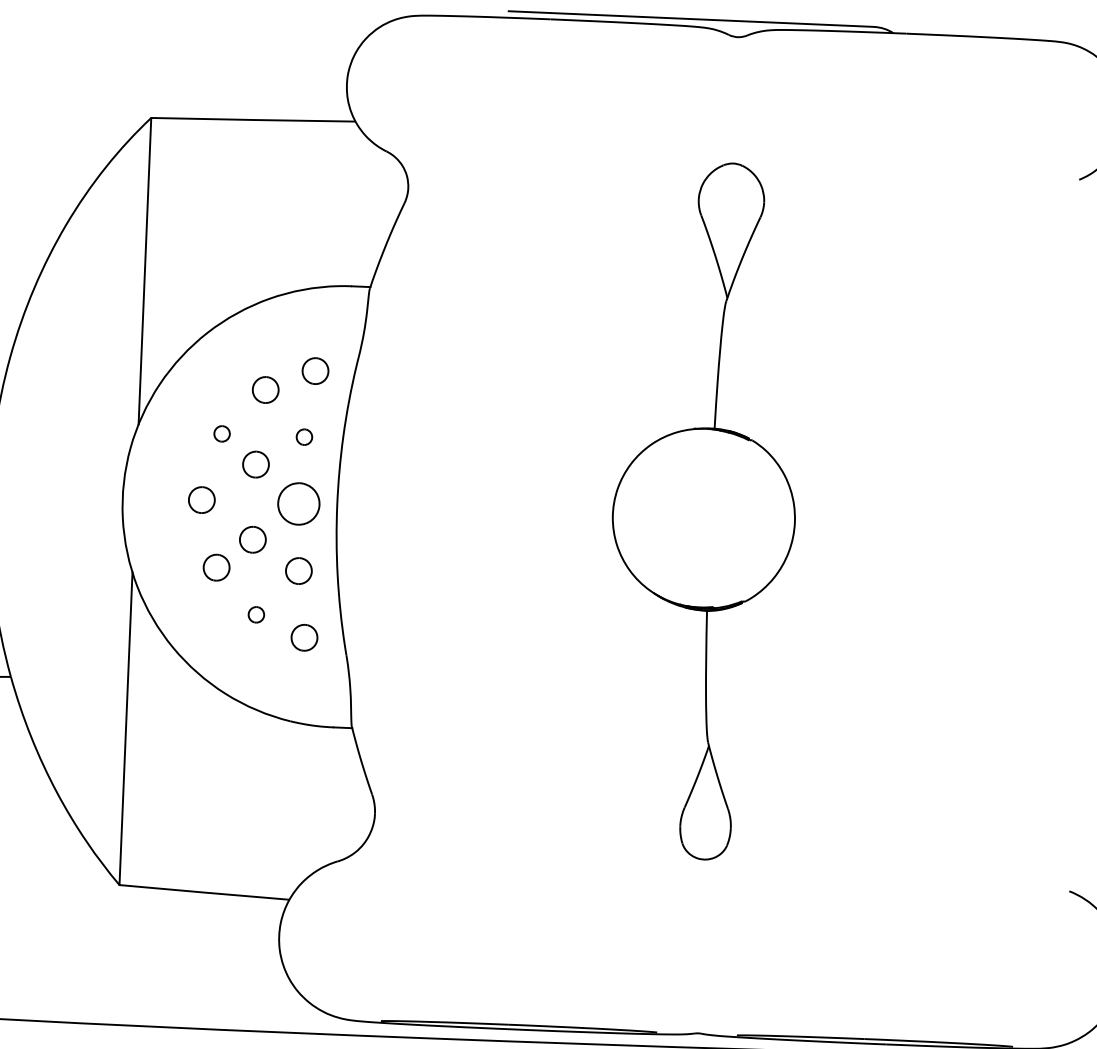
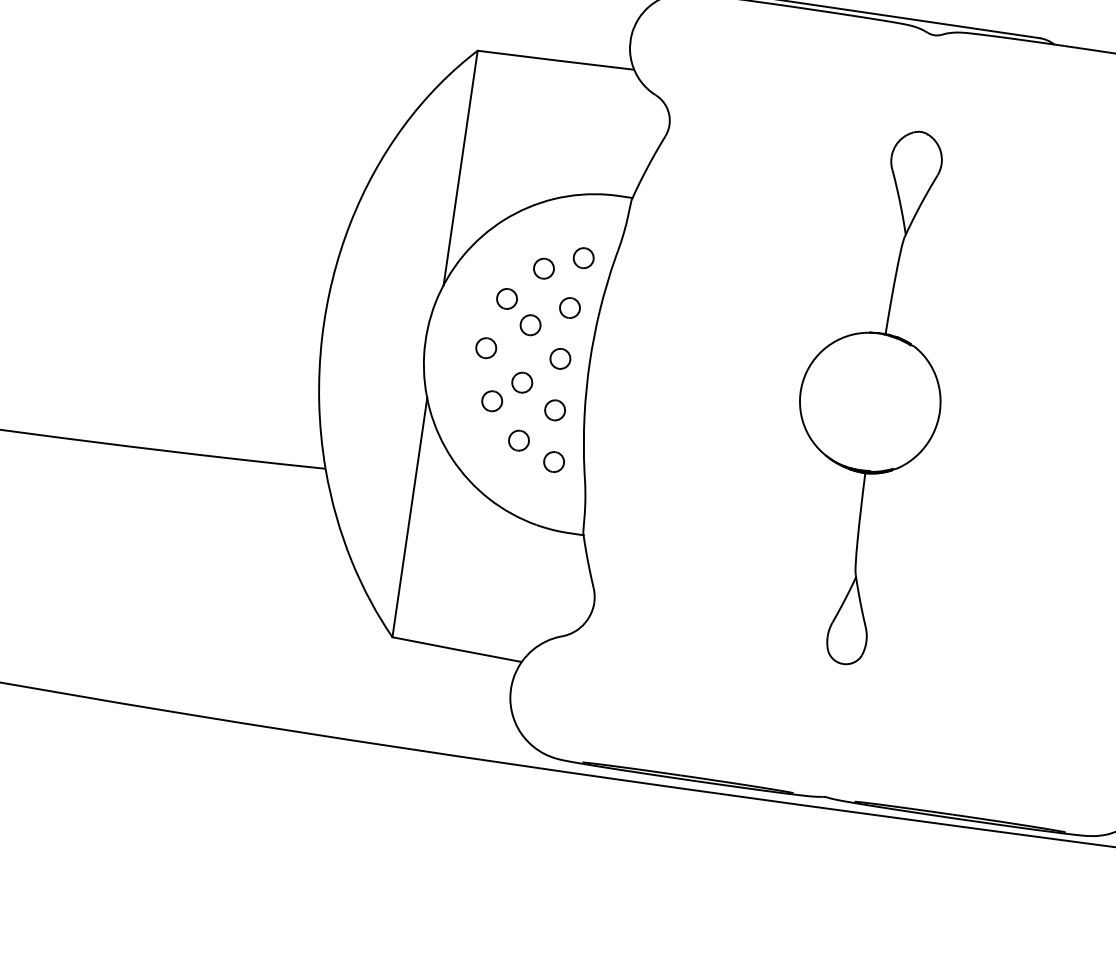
part: (221, 433) -> (506, 298), size x1.67
part: (303, 436) -> (569, 307), size x1.67
part: (298, 503) -> (560, 358), size x0.62
part: (255, 614) -> (518, 440), size x1.67

